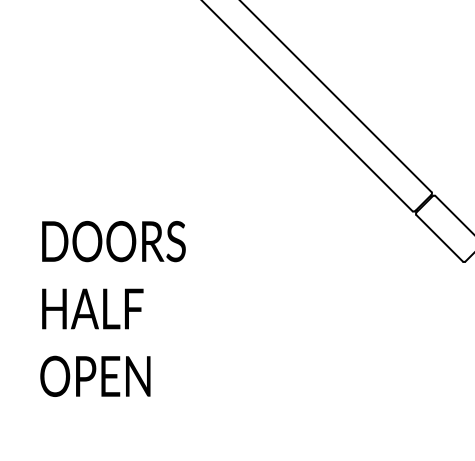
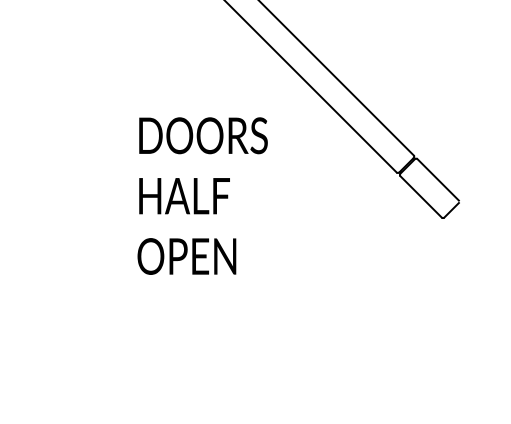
text: (112, 308) -> (202, 195), moved

